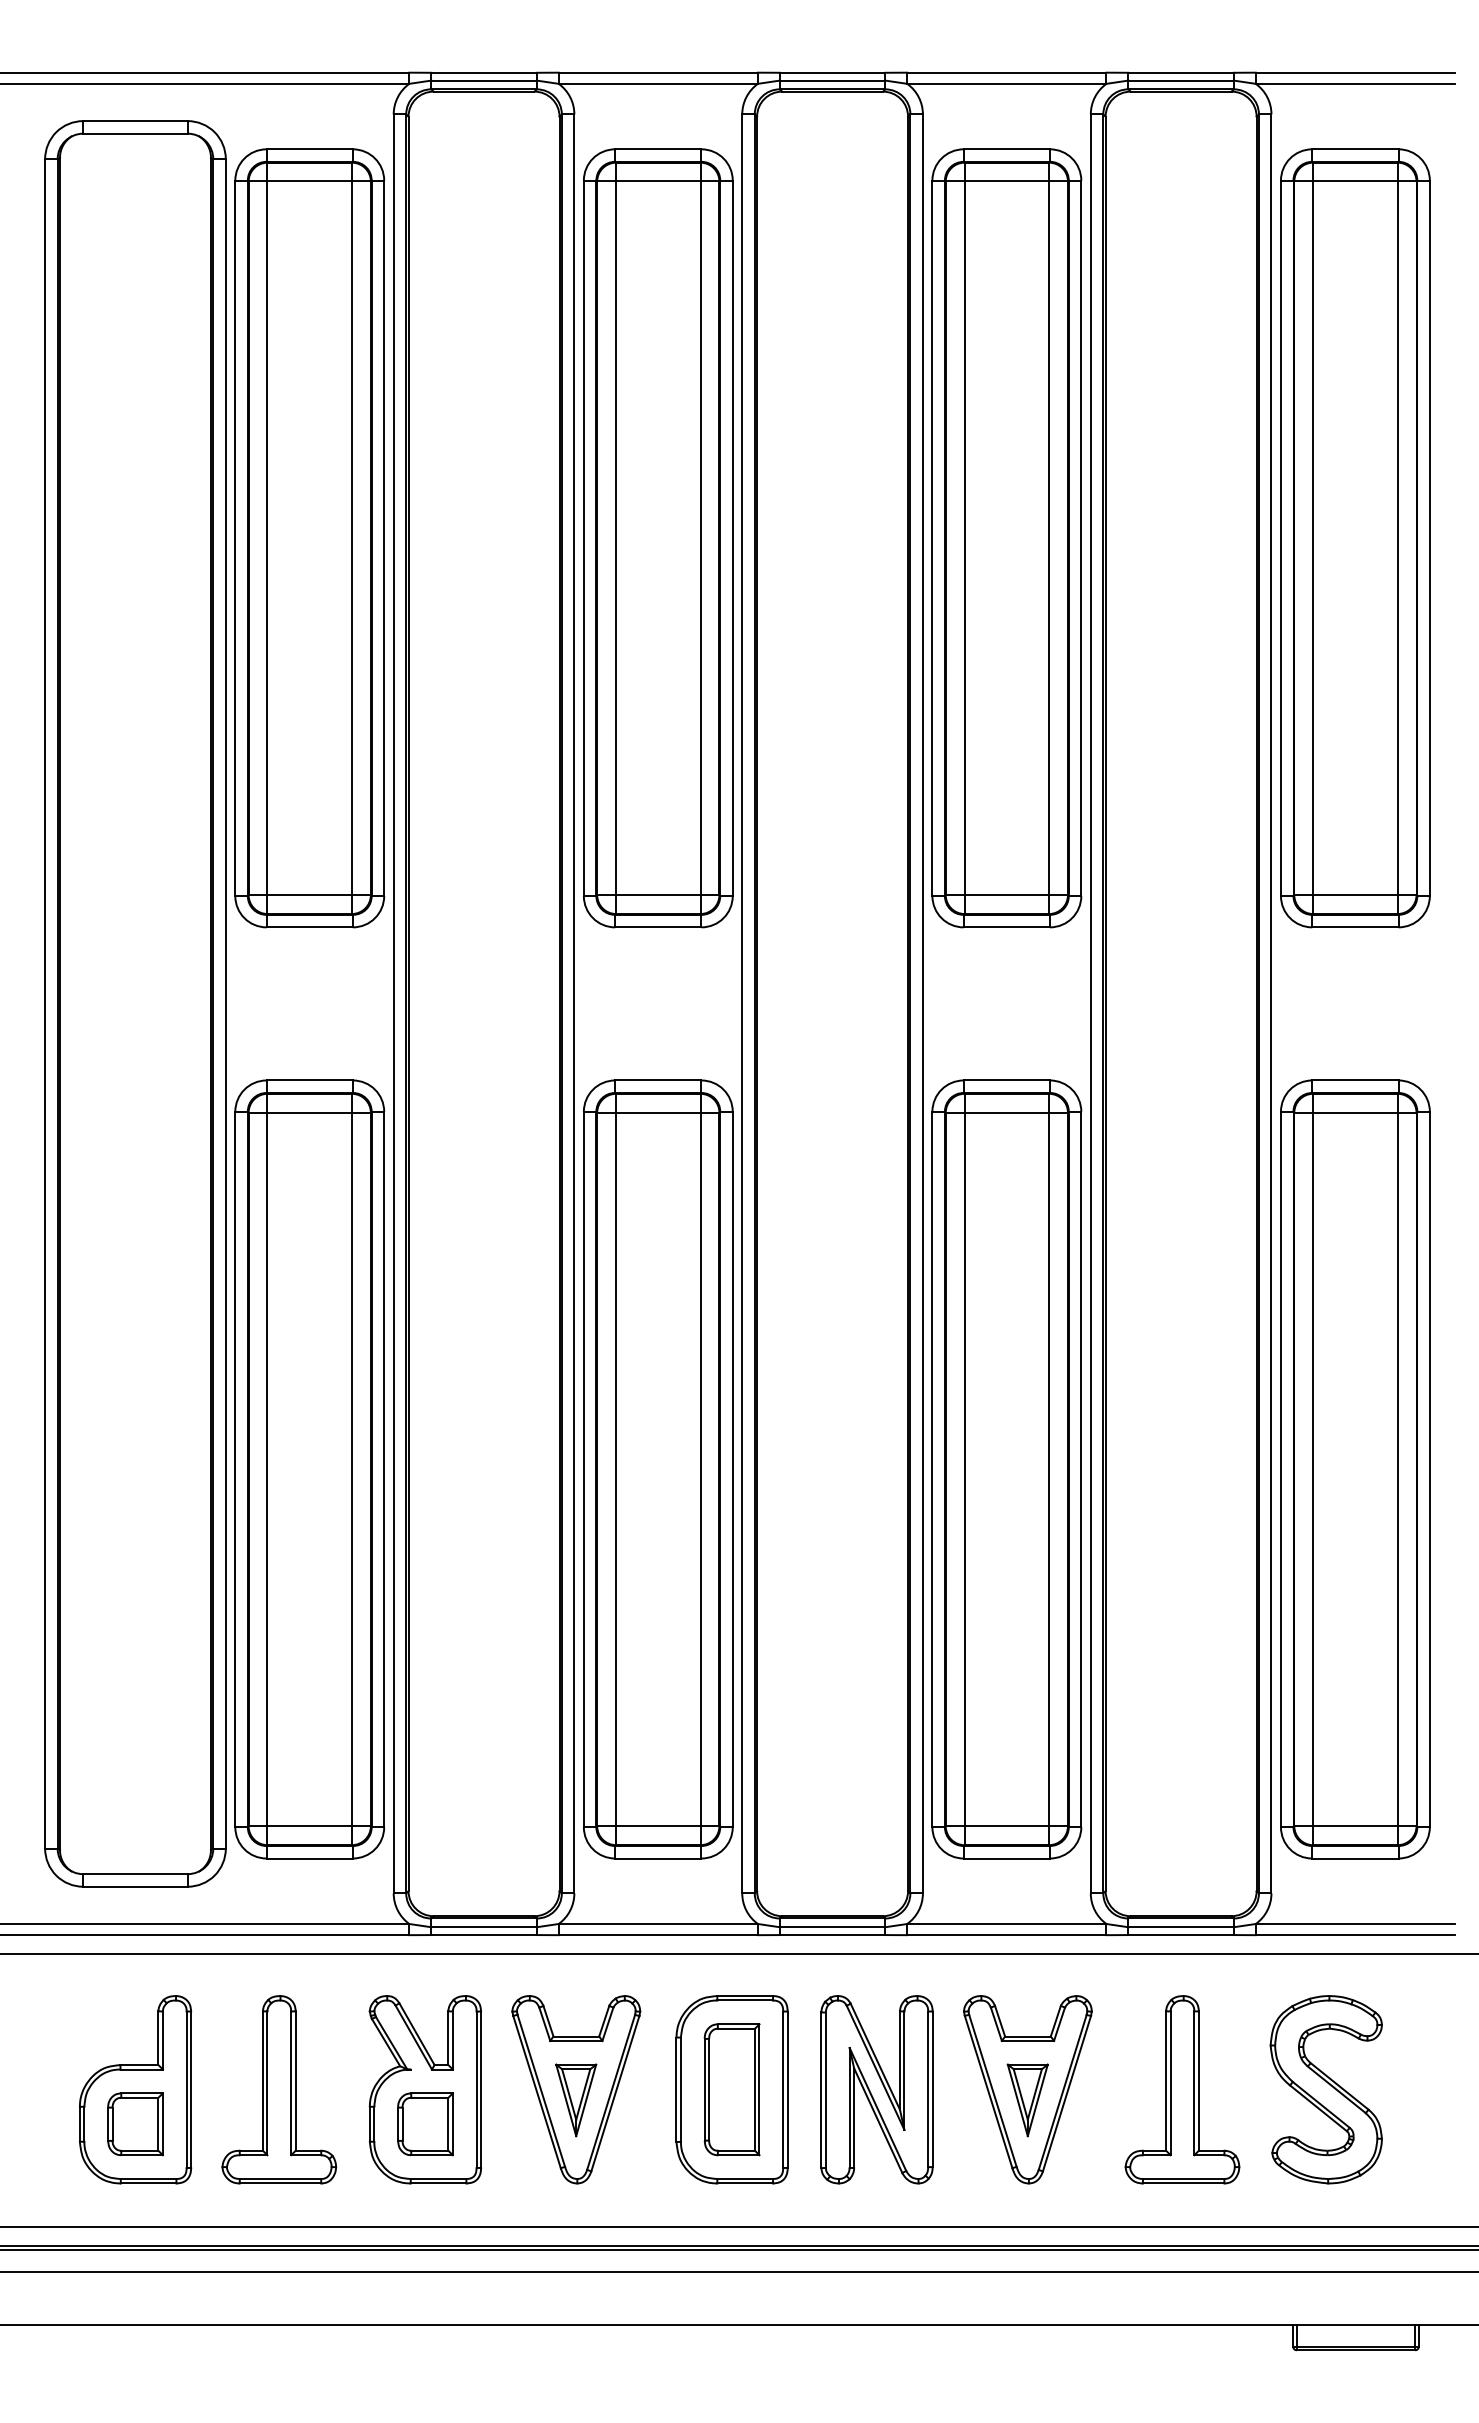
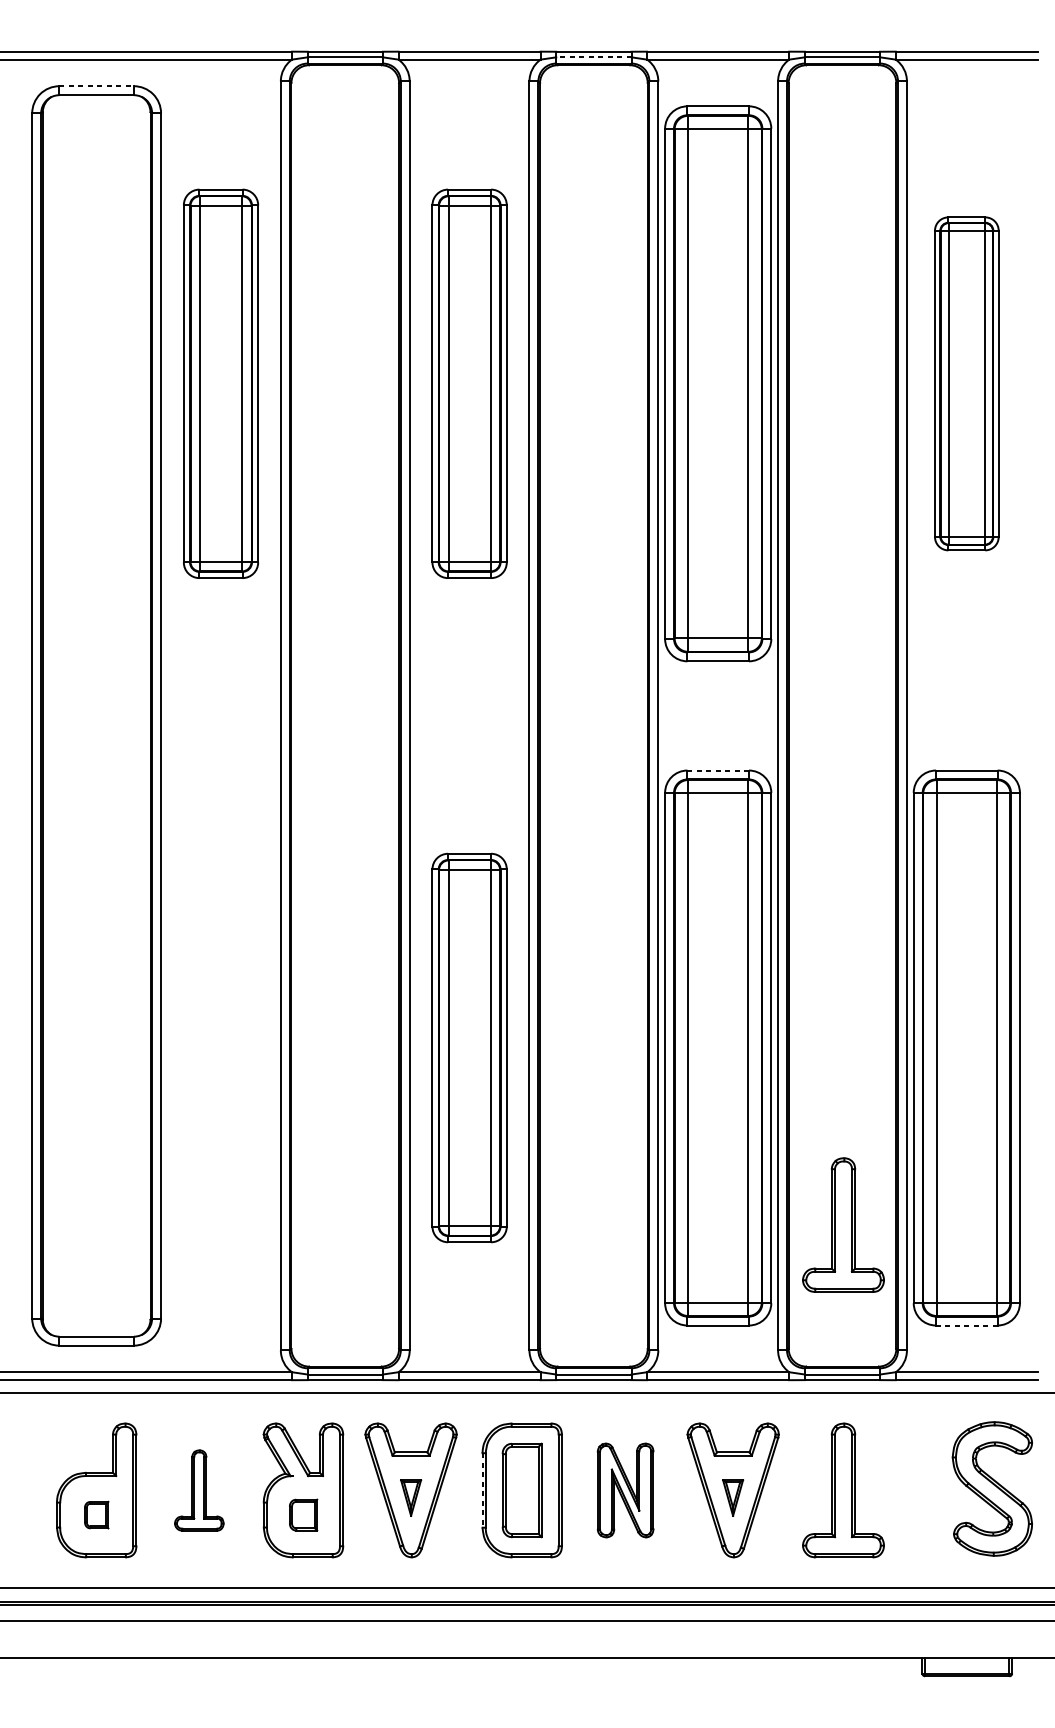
line: (832, 80) -> (593, 57), solid -> dashed
line: (135, 121) -> (96, 86), solid -> dashed
part: (309, 538) -> (220, 383), size x0.7
part: (658, 538) -> (469, 383), size x0.7
part: (1355, 538) -> (966, 383), size x0.6
line: (1007, 1080) -> (718, 770), solid -> dashed
part: (309, 1469) -> (220, 1048), removed
part: (658, 1469) -> (469, 1048), size x0.7
part: (1182, 1717) -> (843, 1224), added
line: (1354, 1858) -> (966, 1325), solid -> dashed
part: (279, 2089) -> (199, 1490), size x0.6
part: (876, 2089) -> (625, 1490), size x0.7
part: (1325, 2089) -> (991, 1488), moved
line: (676, 2090) -> (482, 1490), solid -> dashed
part: (576, 2100) -> (411, 1498), size x0.7
part: (1027, 2100) -> (732, 1498), size x0.7
part: (135, 2124) -> (96, 1515), size x0.6
part: (425, 2124) -> (303, 1515), size x0.7

